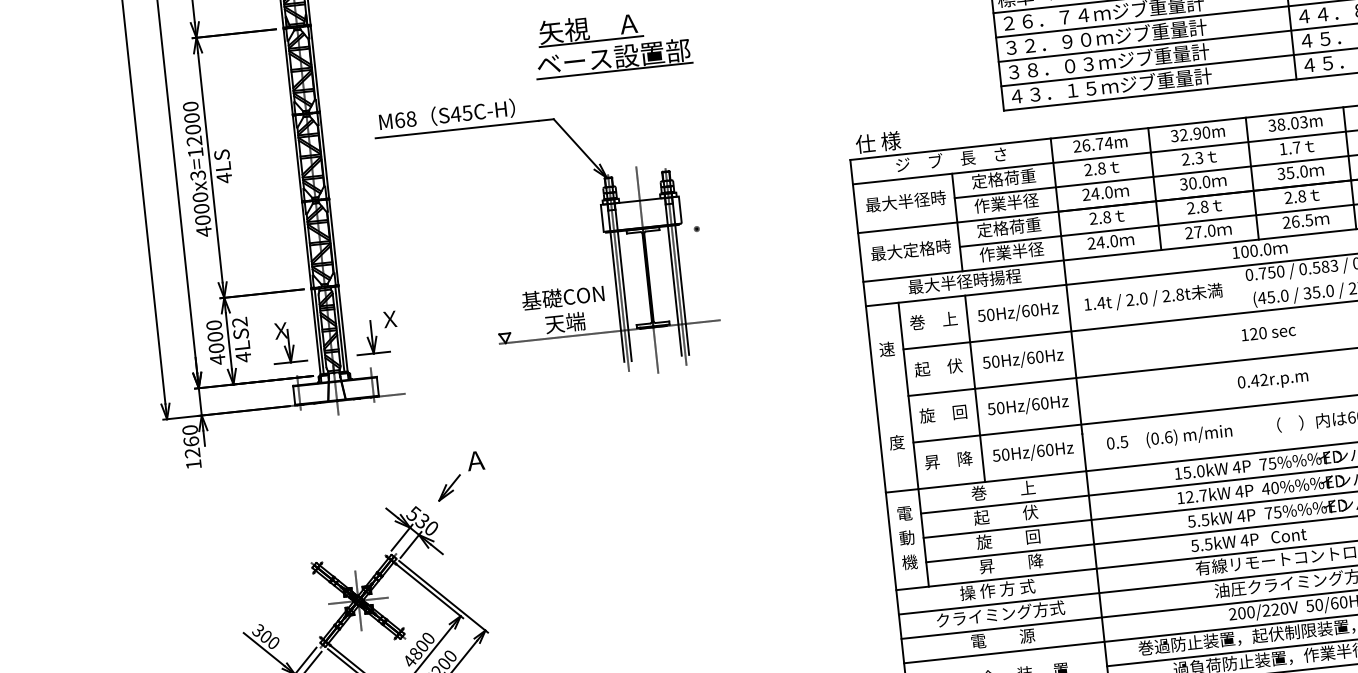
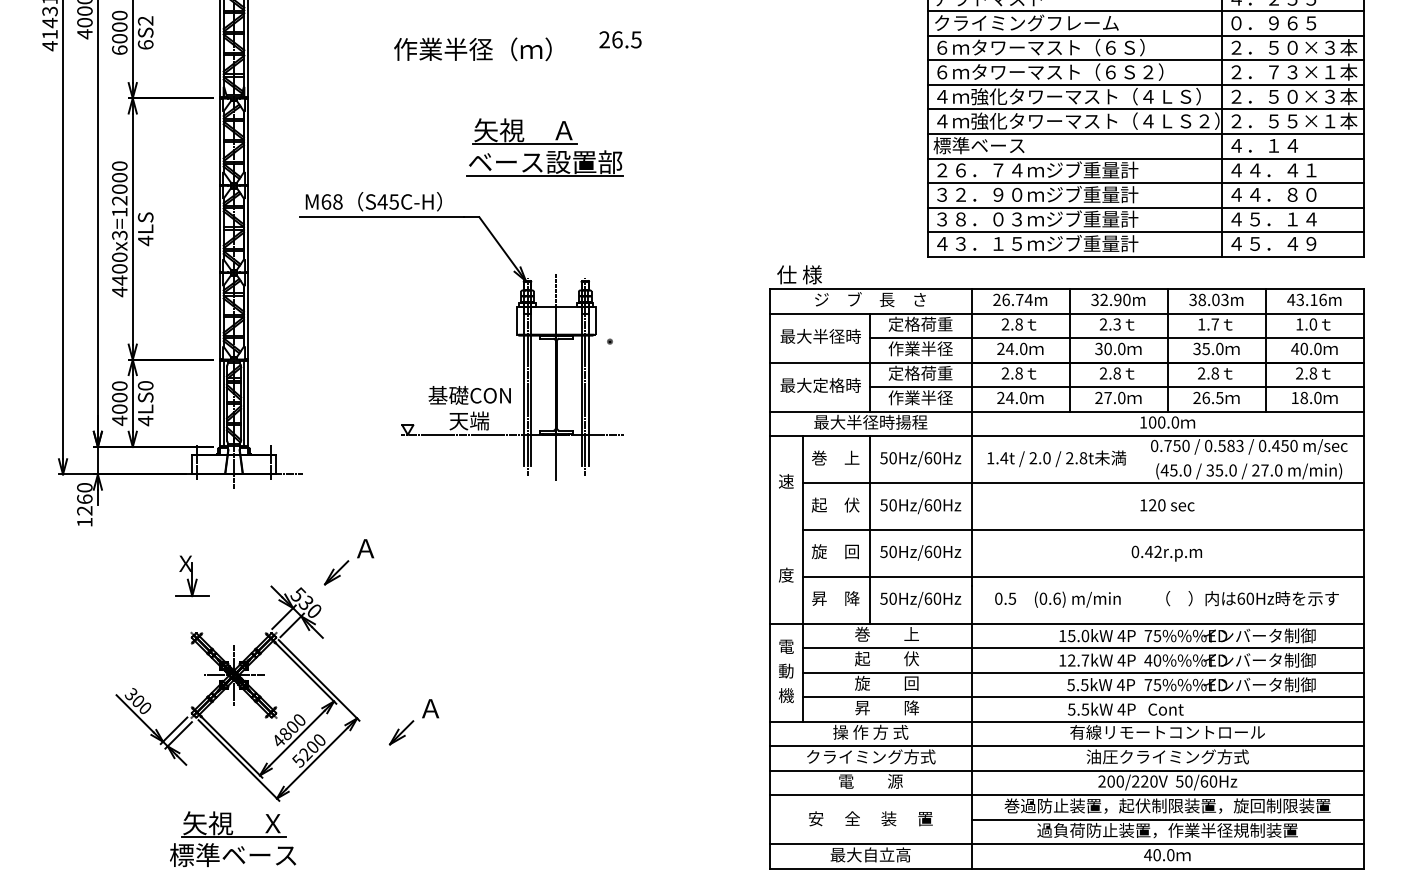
text: (202, 220) -> (119, 280), 4000x3=12000 -> 4400x3=12000
text: (239, 322) -> (145, 385), 4LS2 -> 4LS0
part: (375, 333) -> (279, 411), removed
part: (289, 342) -> (192, 576), moved
part: (541, 628) -> (413, 722), added

